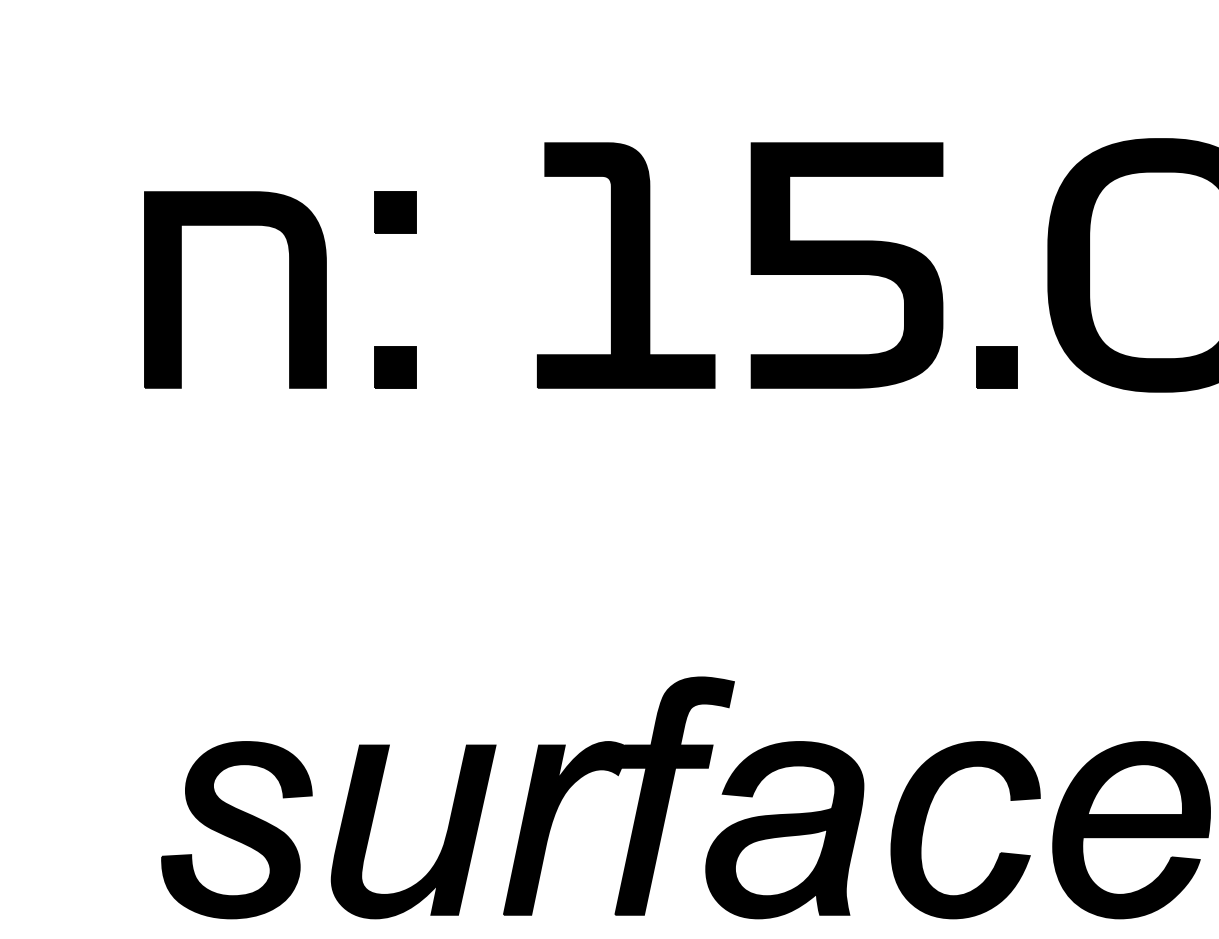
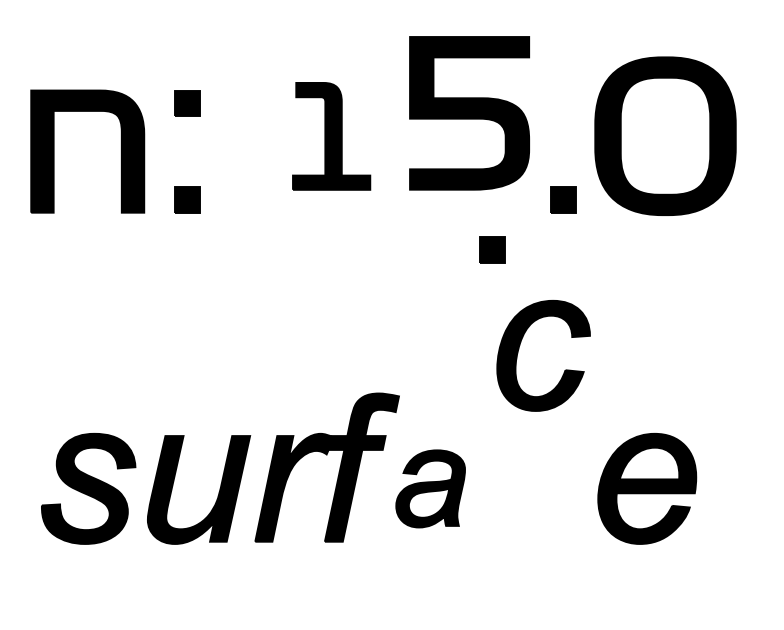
part: (625, 265) -> (331, 136), size x0.7
part: (846, 265) -> (469, 113), moved
part: (883, 446) -> (492, 249), added
part: (926, 819) -> (519, 349), moved
part: (784, 829) -> (430, 488), size x0.7

